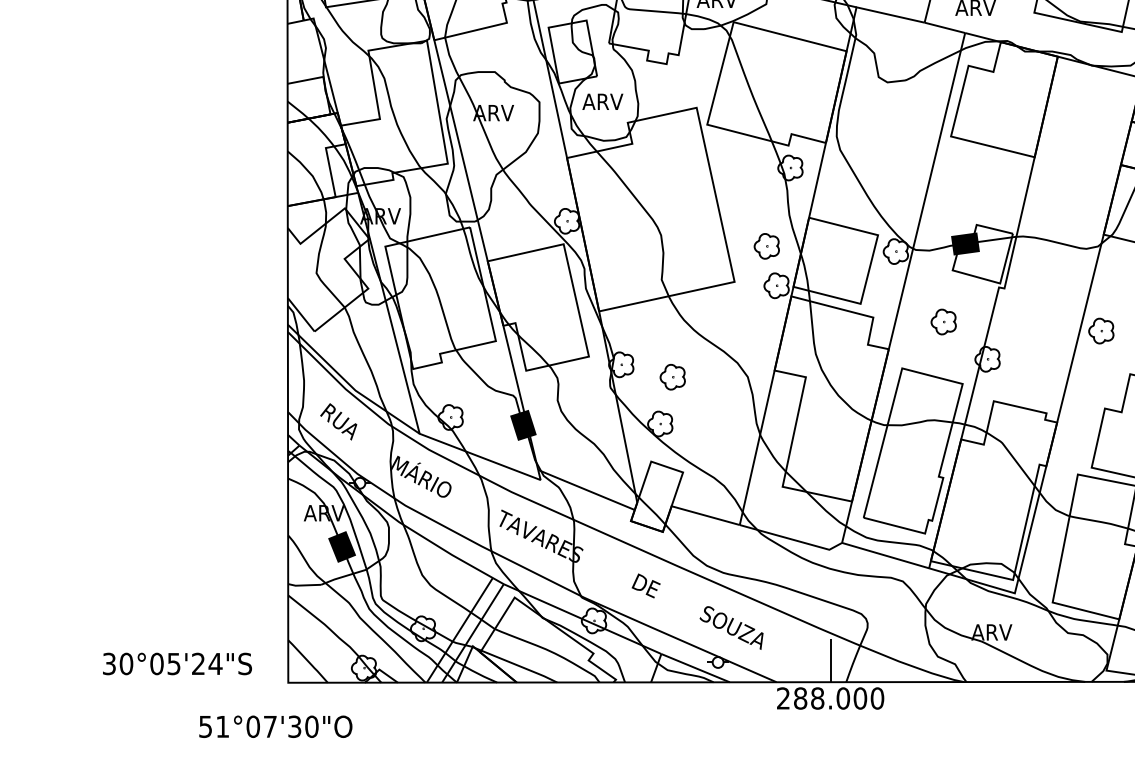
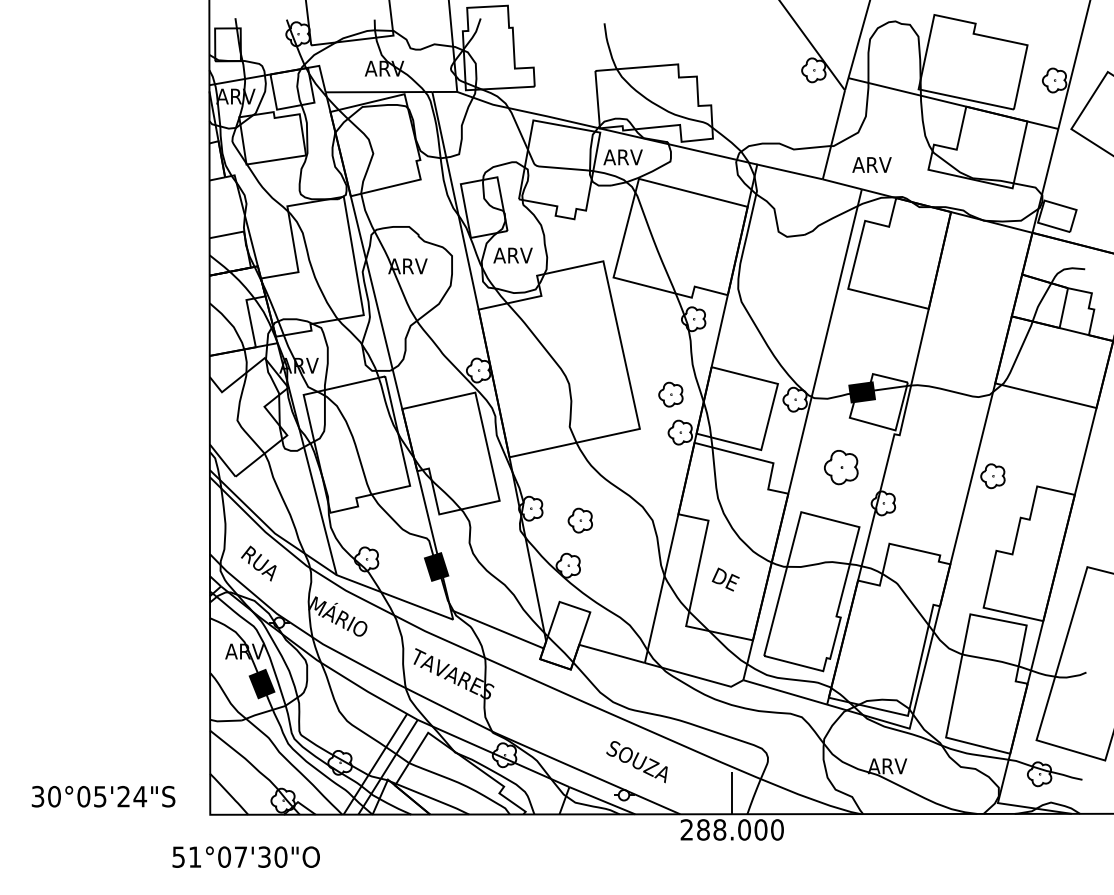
part: (942, 322) -> (840, 467), size x1.4
text: (645, 585) -> (725, 579), moved
text: (275, 726) -> (245, 856), moved

